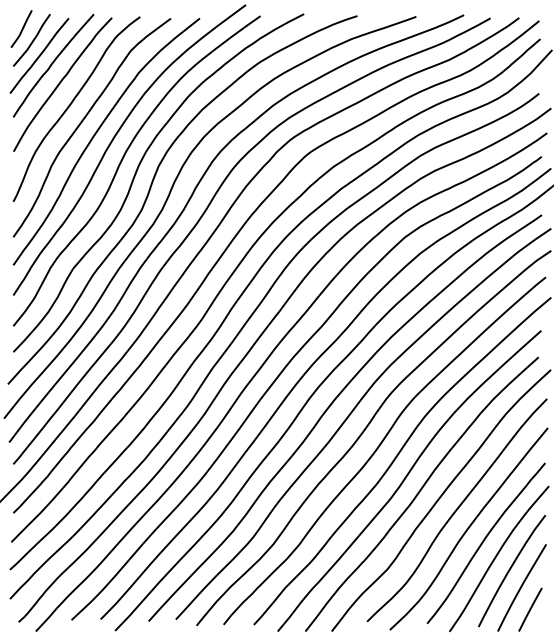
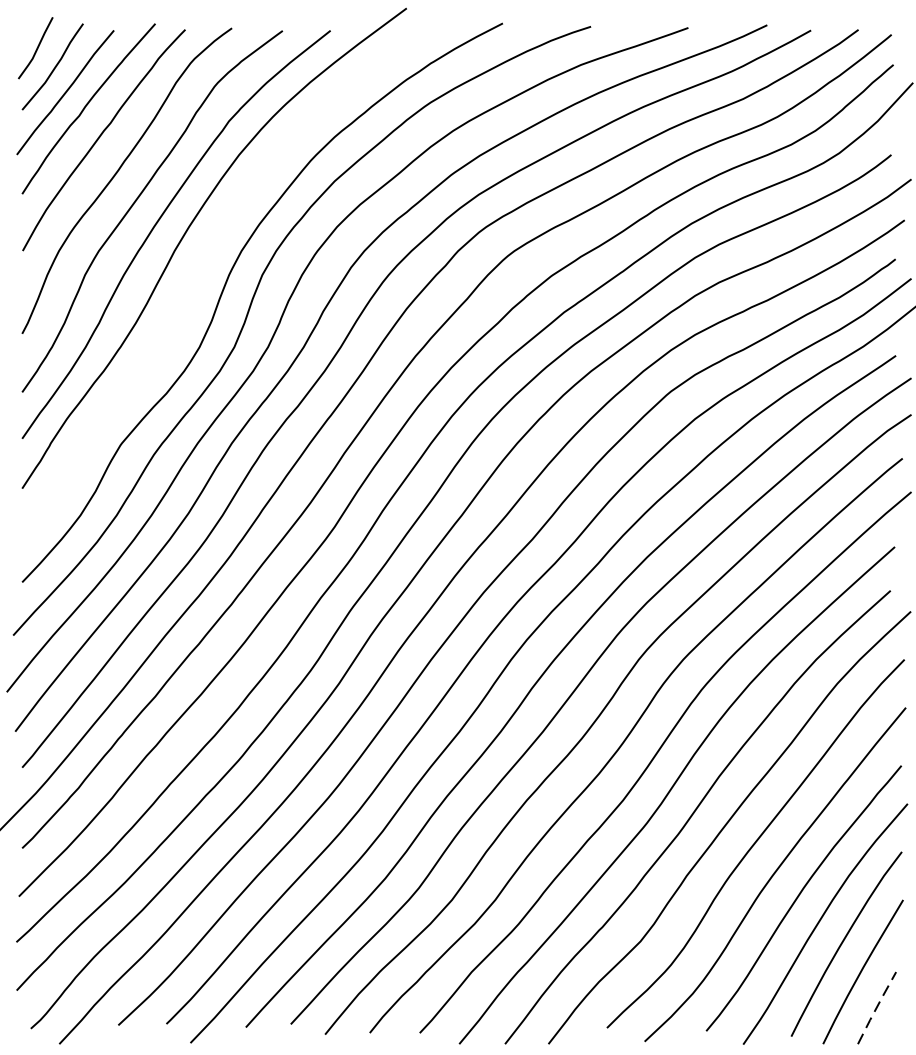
curve: (121, 163) -> (200, 270), removed
line: (530, 609) -> (877, 1007), solid -> dashed

